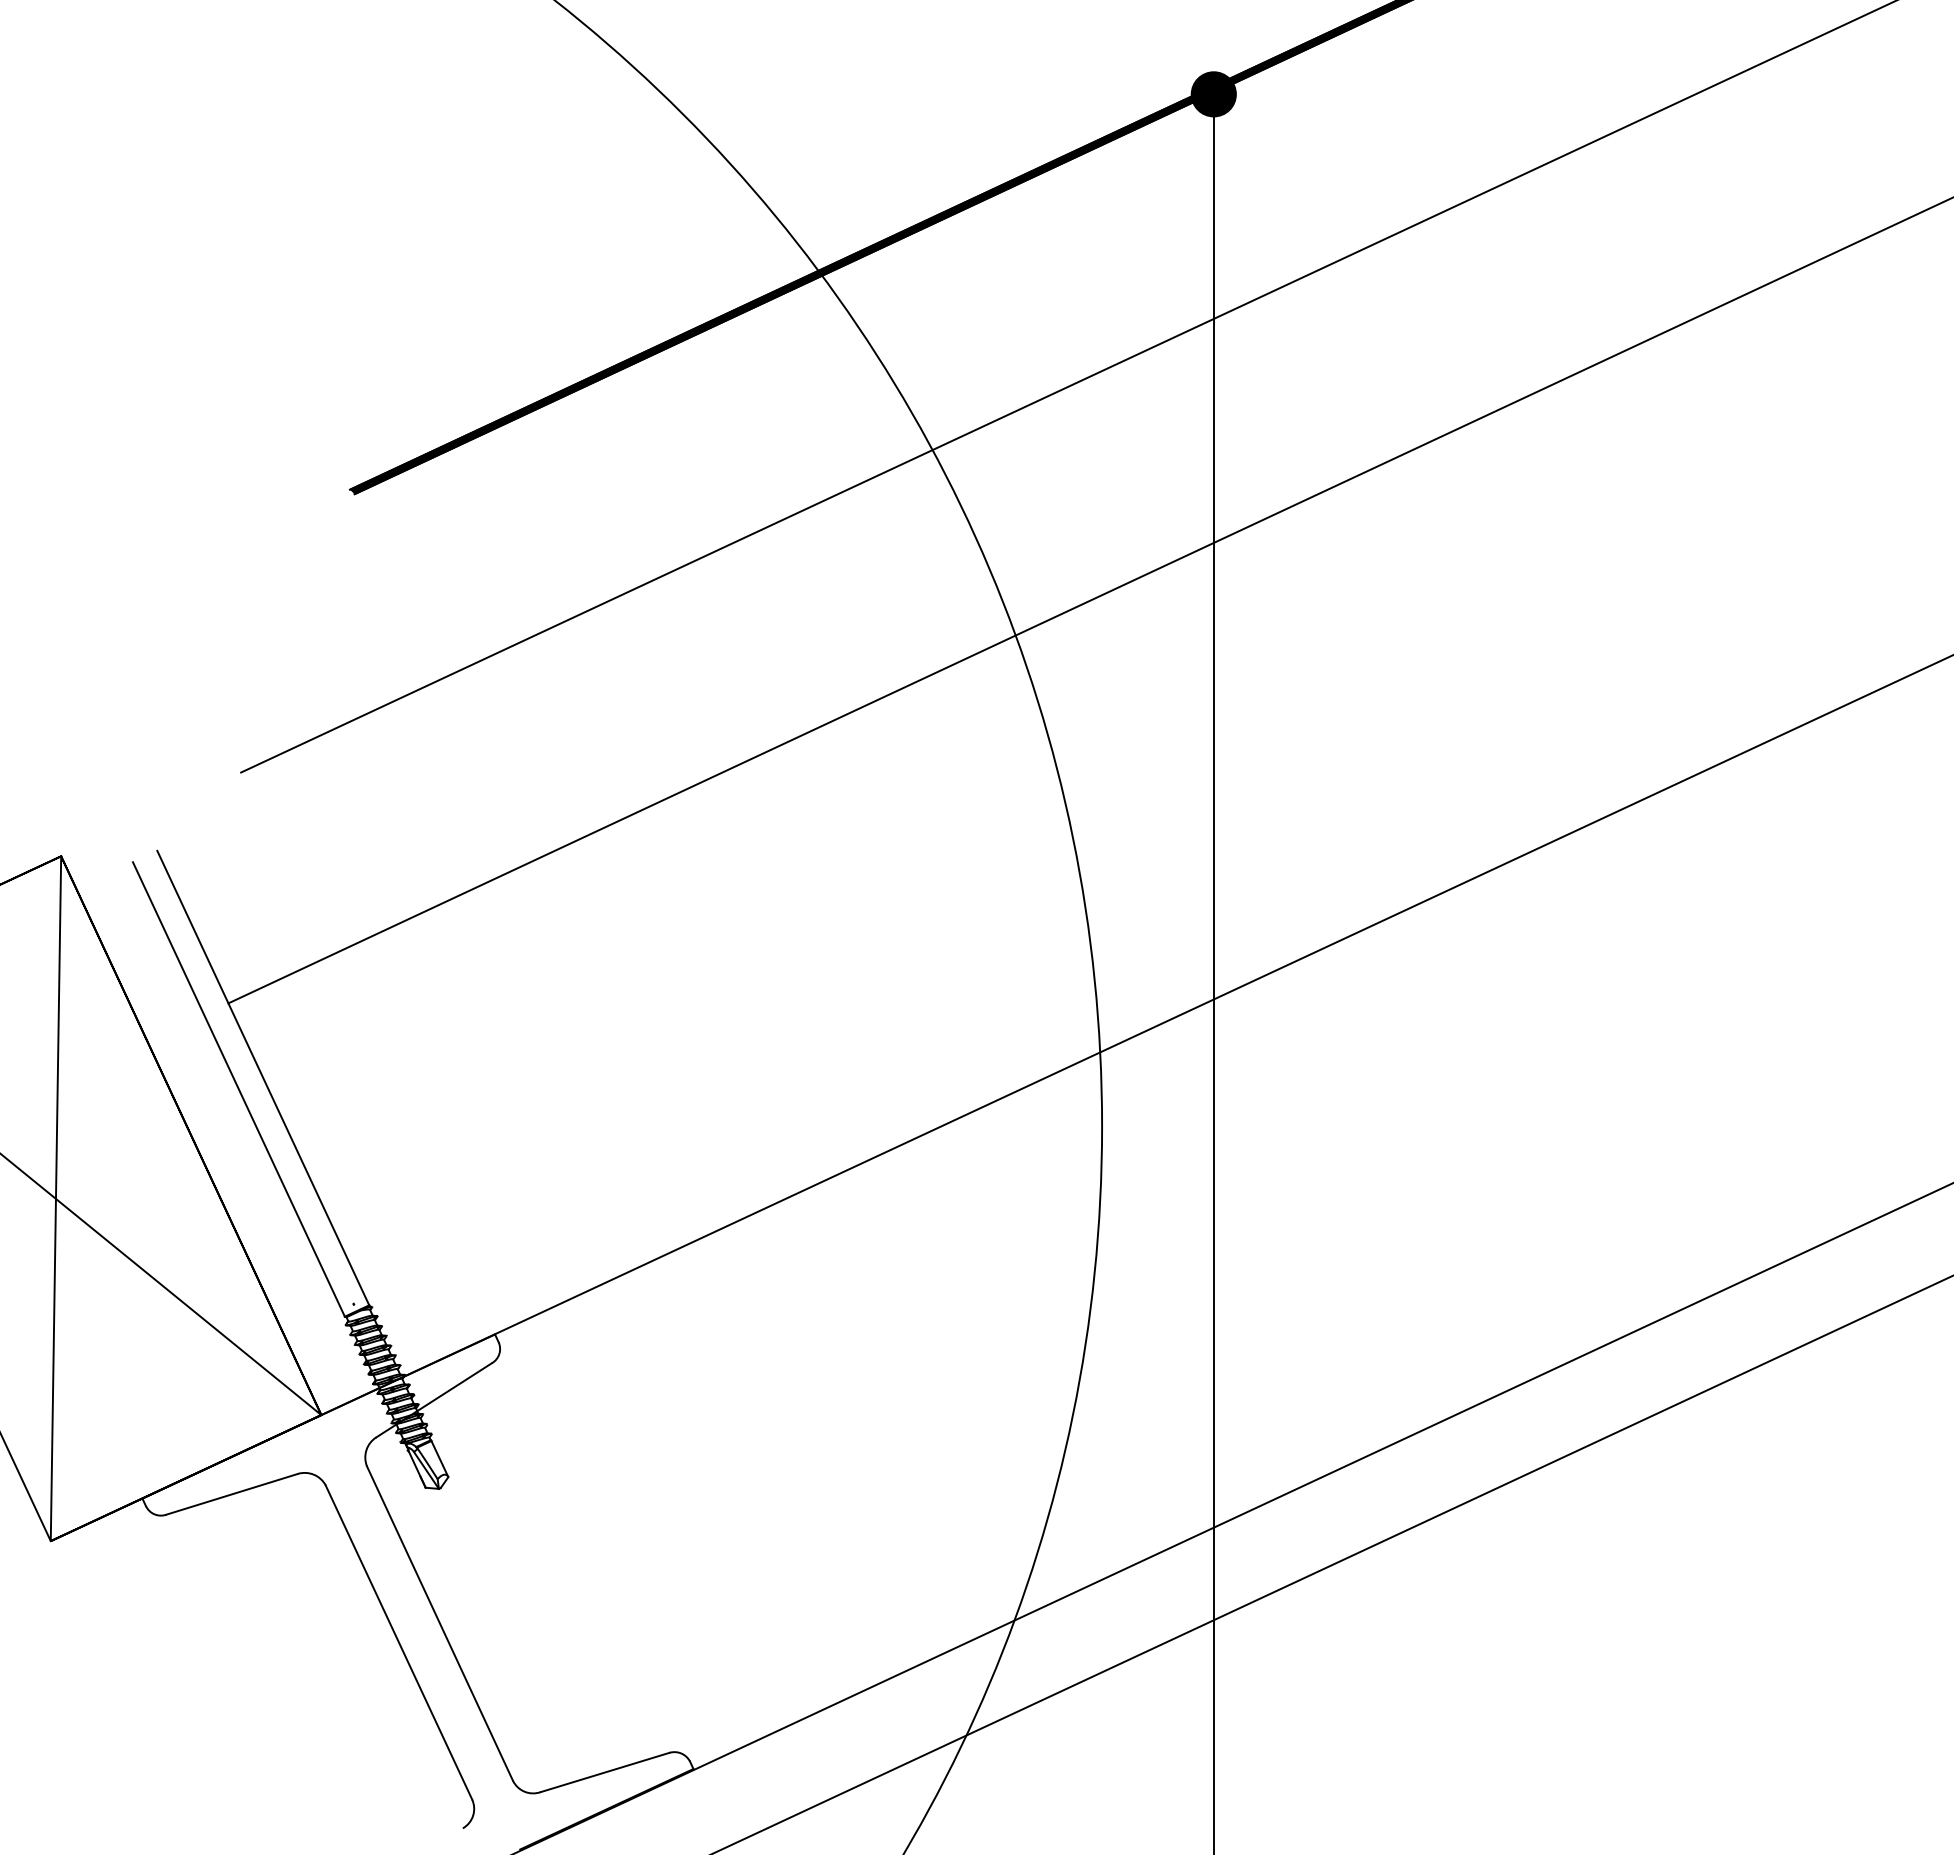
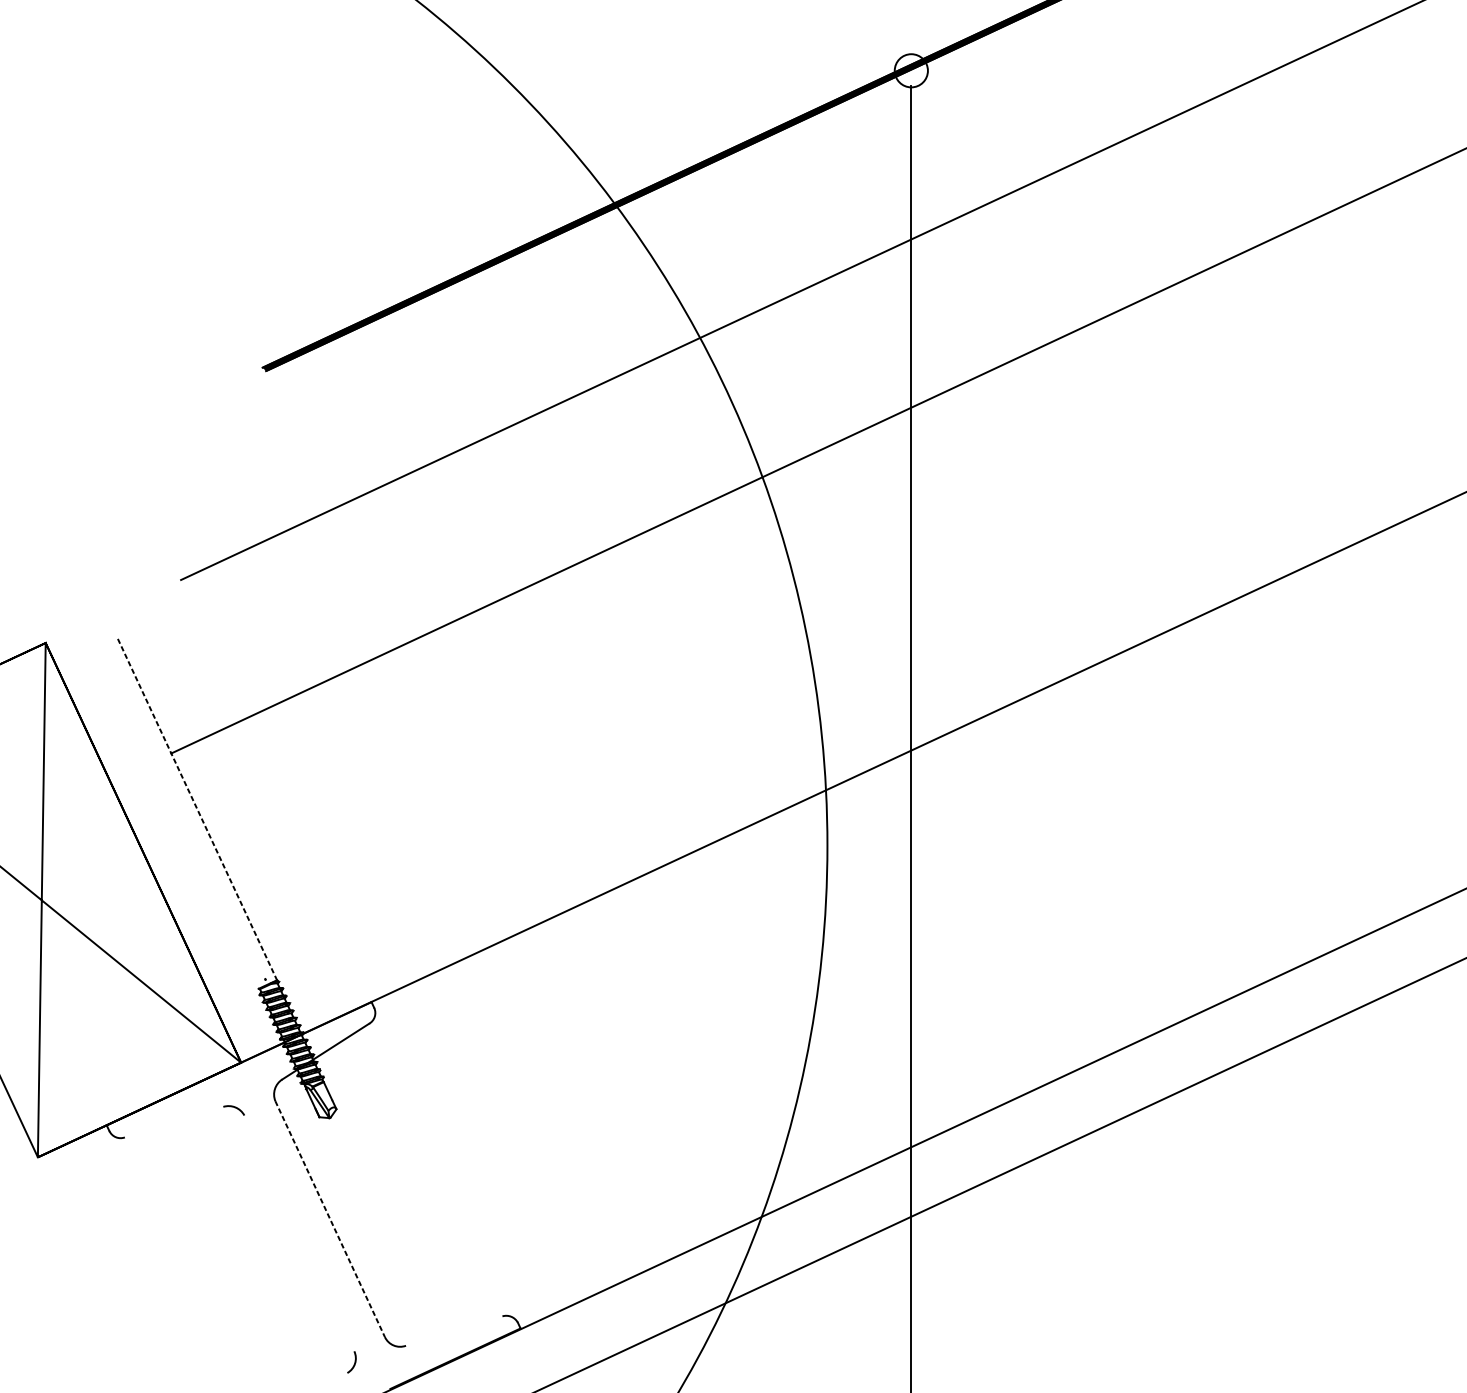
fill: (1213, 94) -> (911, 70), removed
line: (263, 1078) -> (197, 809), solid -> dashed
line: (238, 1089) -> (178, 818), removed
line: (231, 1494) -> (173, 1122), removed
line: (440, 1623) -> (330, 1219), solid -> dashed
line: (398, 1642) -> (299, 1233), removed
line: (604, 1772) -> (453, 1331), removed

